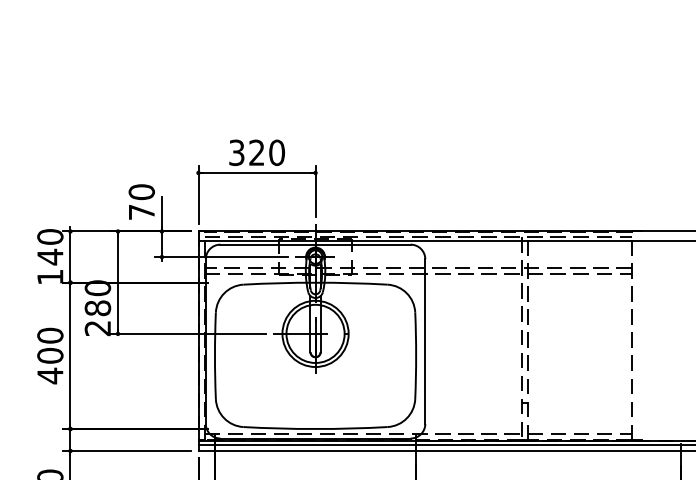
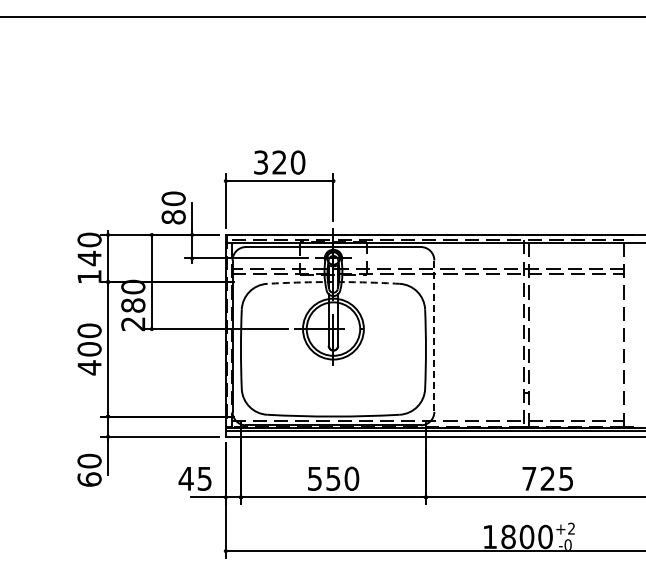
text: (141, 212) -> (173, 217), 70 -> 80
arc: (315, 283) -> (333, 282), solid -> dashed
line: (425, 341) -> (434, 336), solid -> dashed

